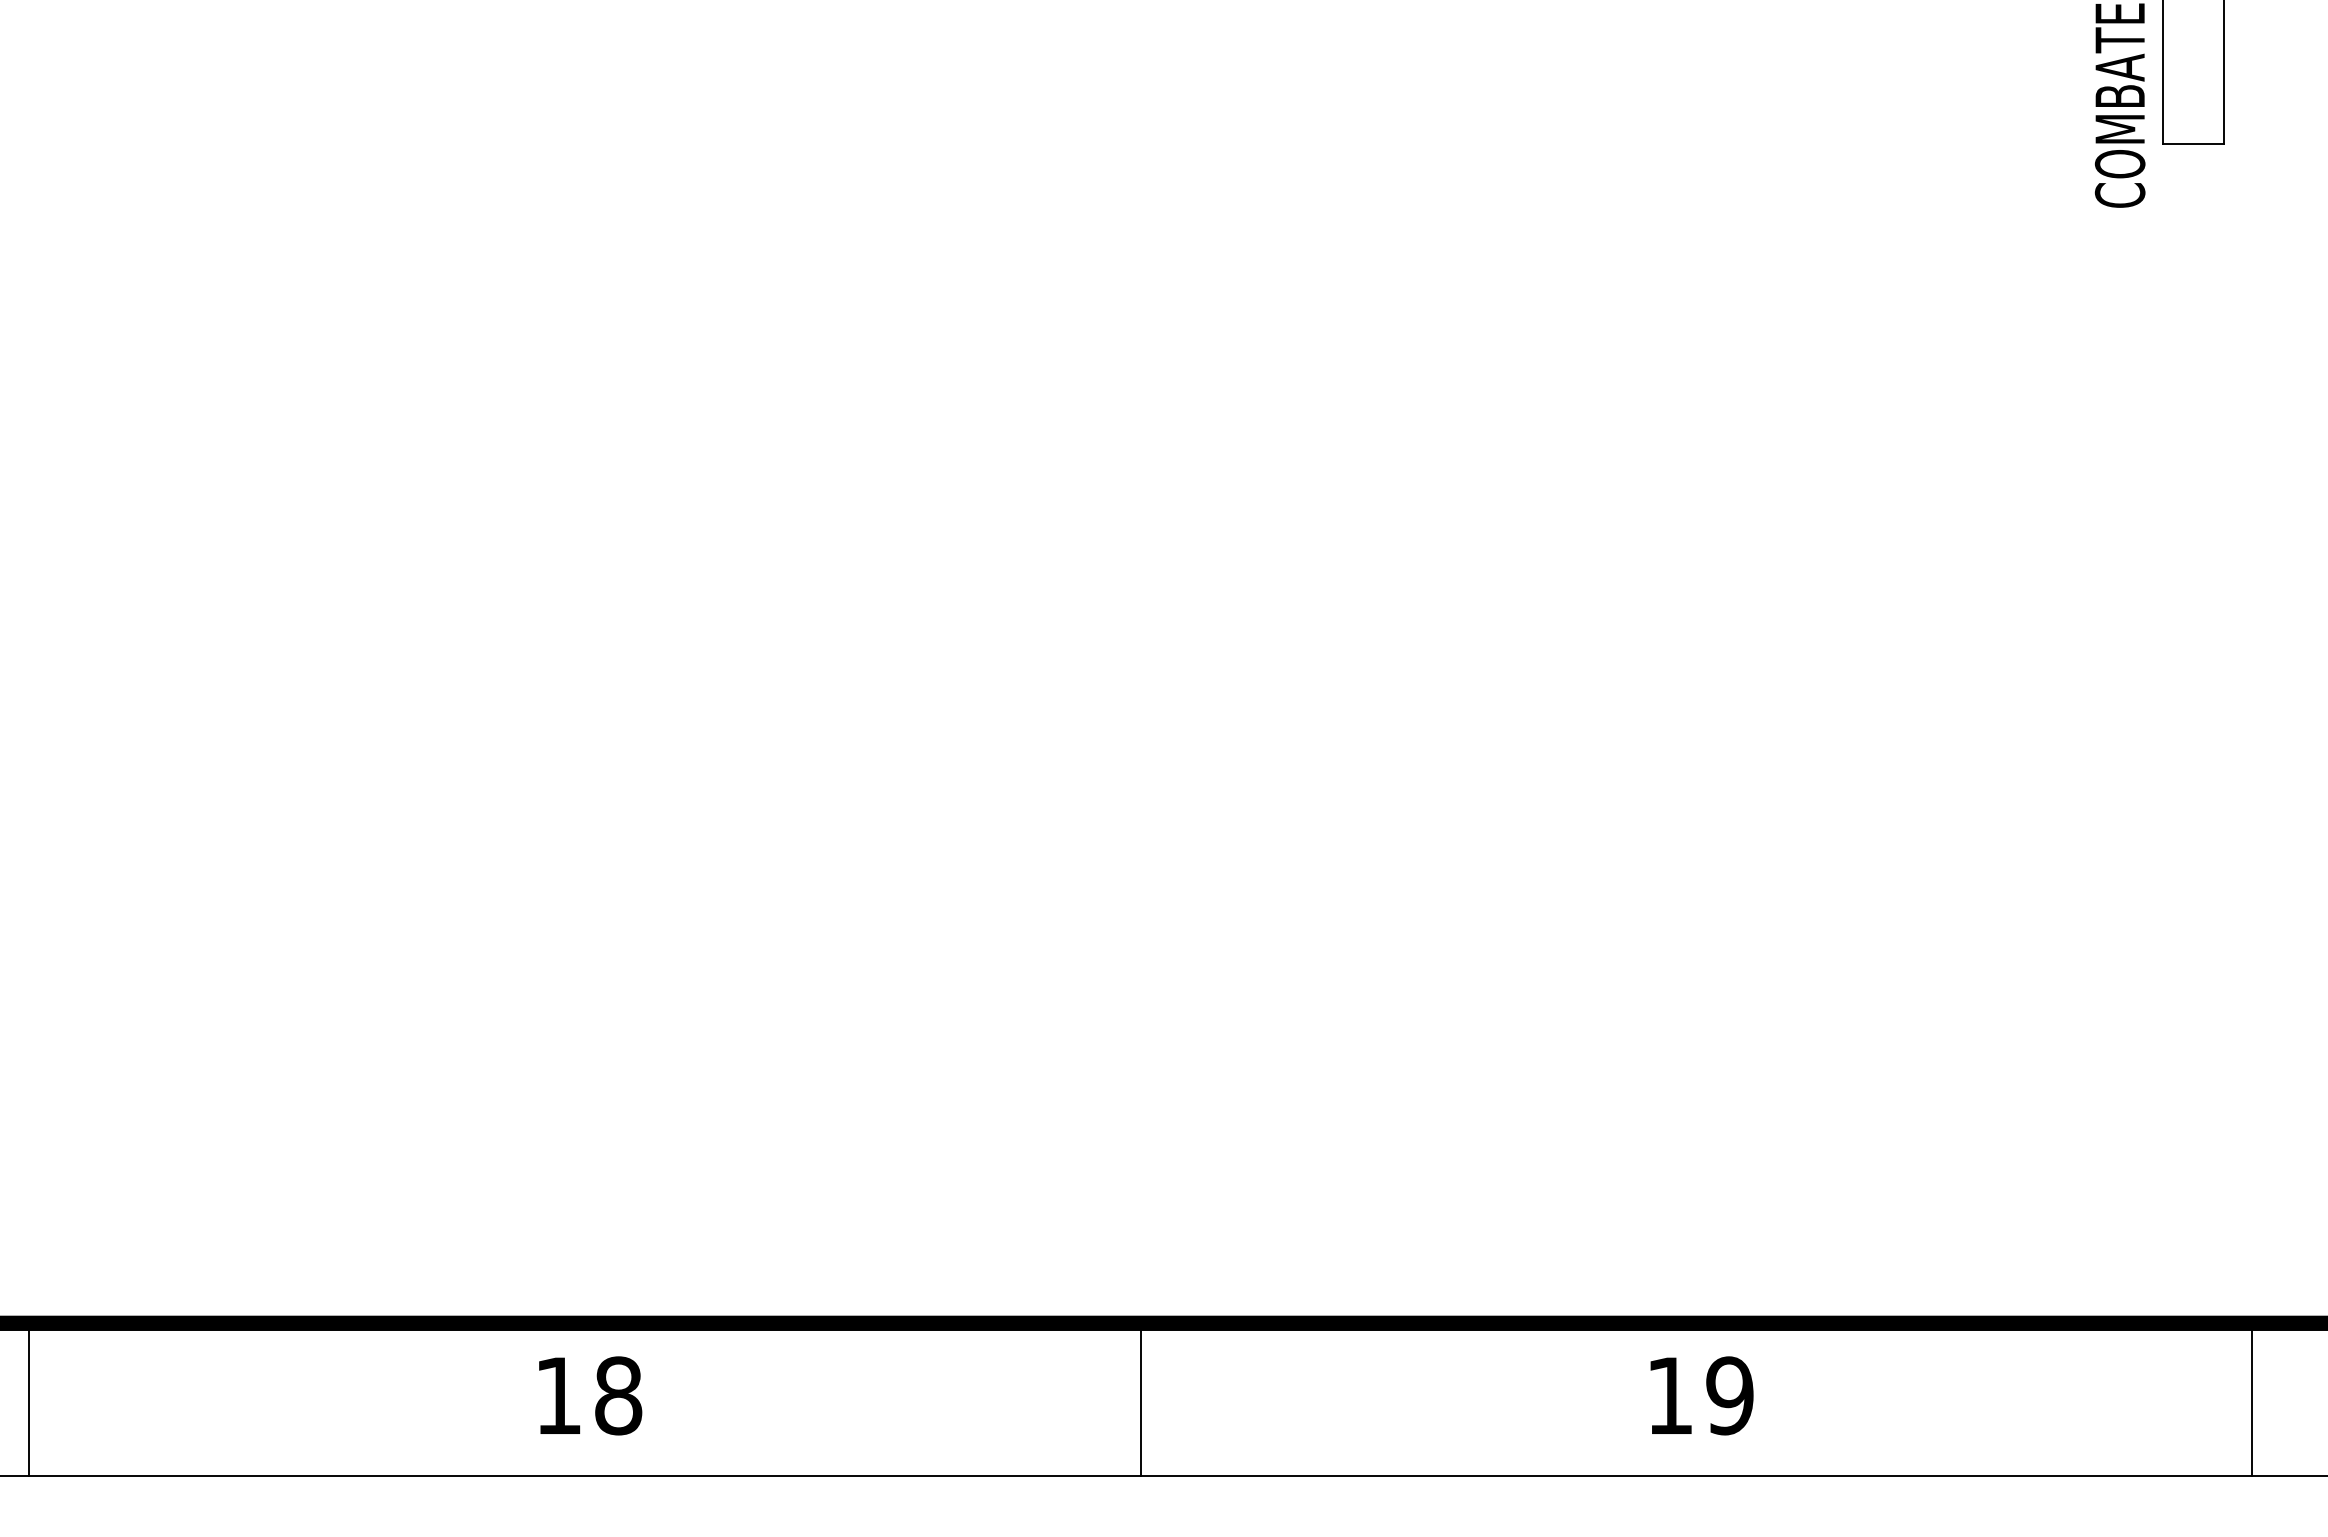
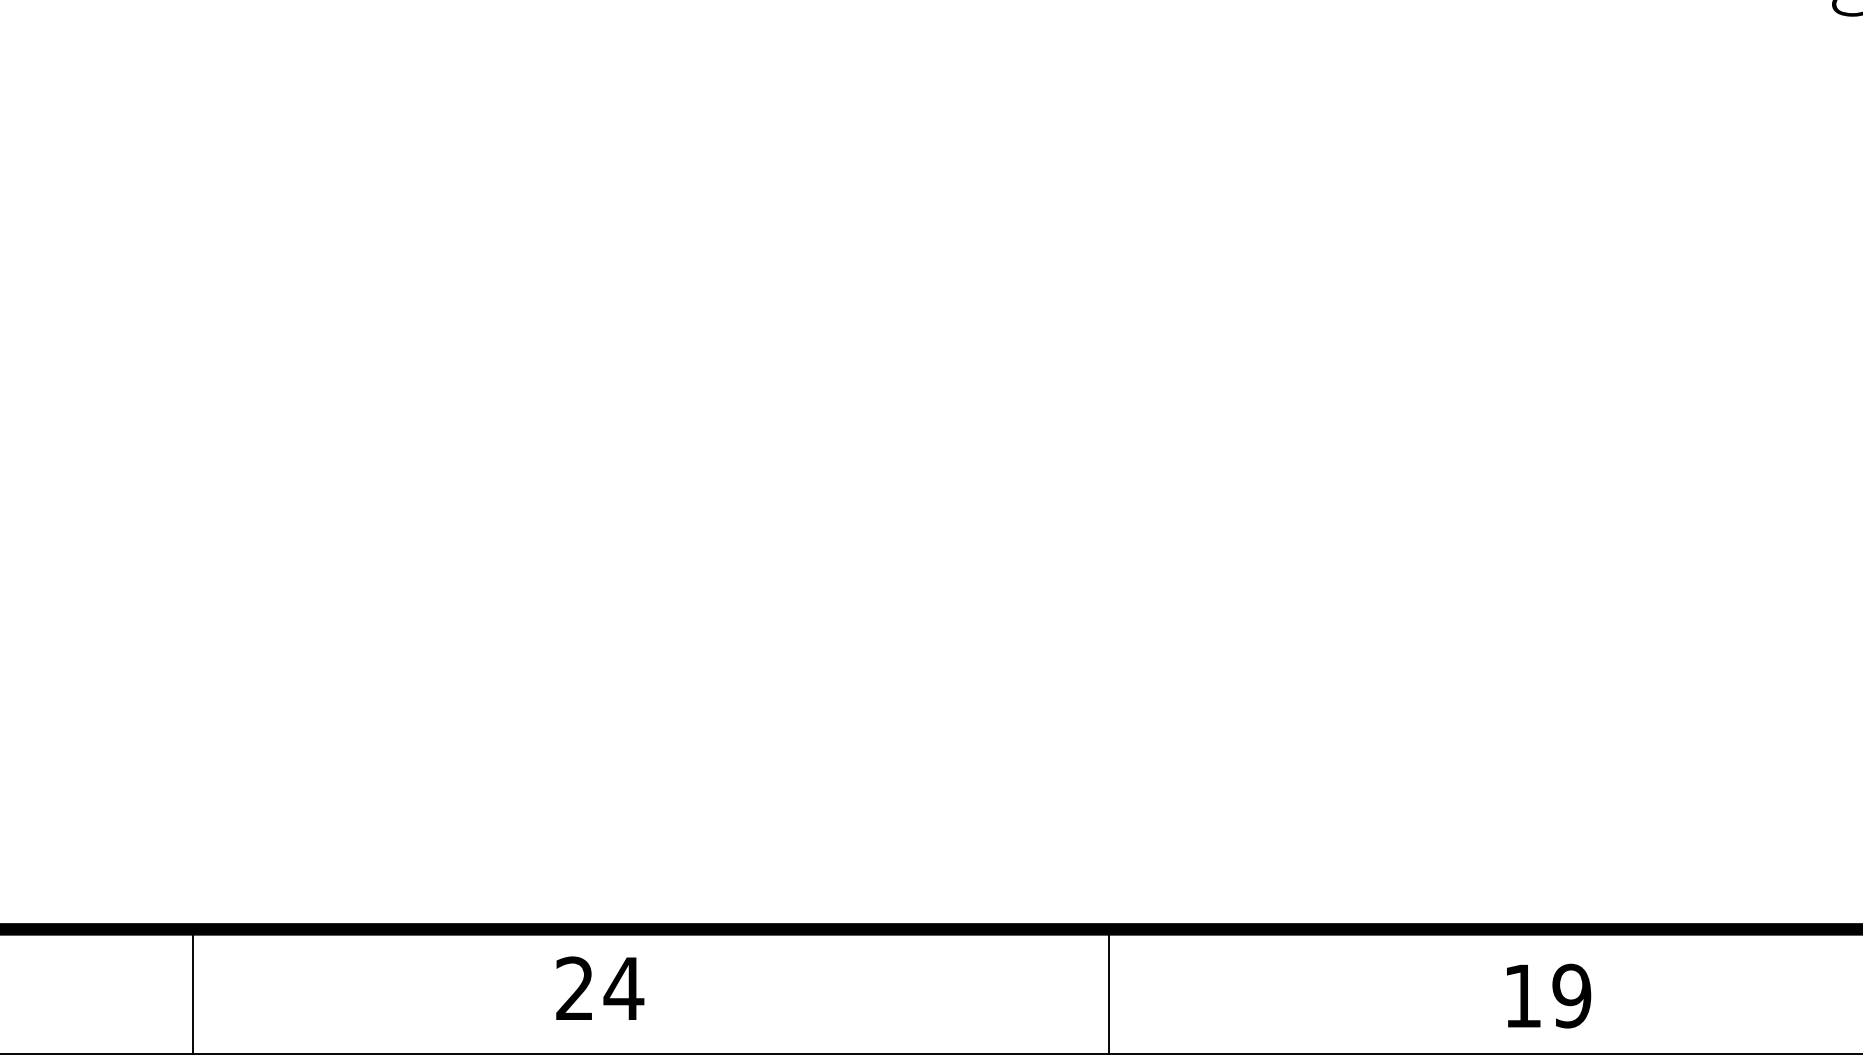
text: (589, 1395) -> (600, 988), 18 -> 24
text: (1701, 1395) -> (1548, 995), moved
line: (29, 1399) -> (193, 991), moved
line: (1140, 1399) -> (1108, 991), moved

